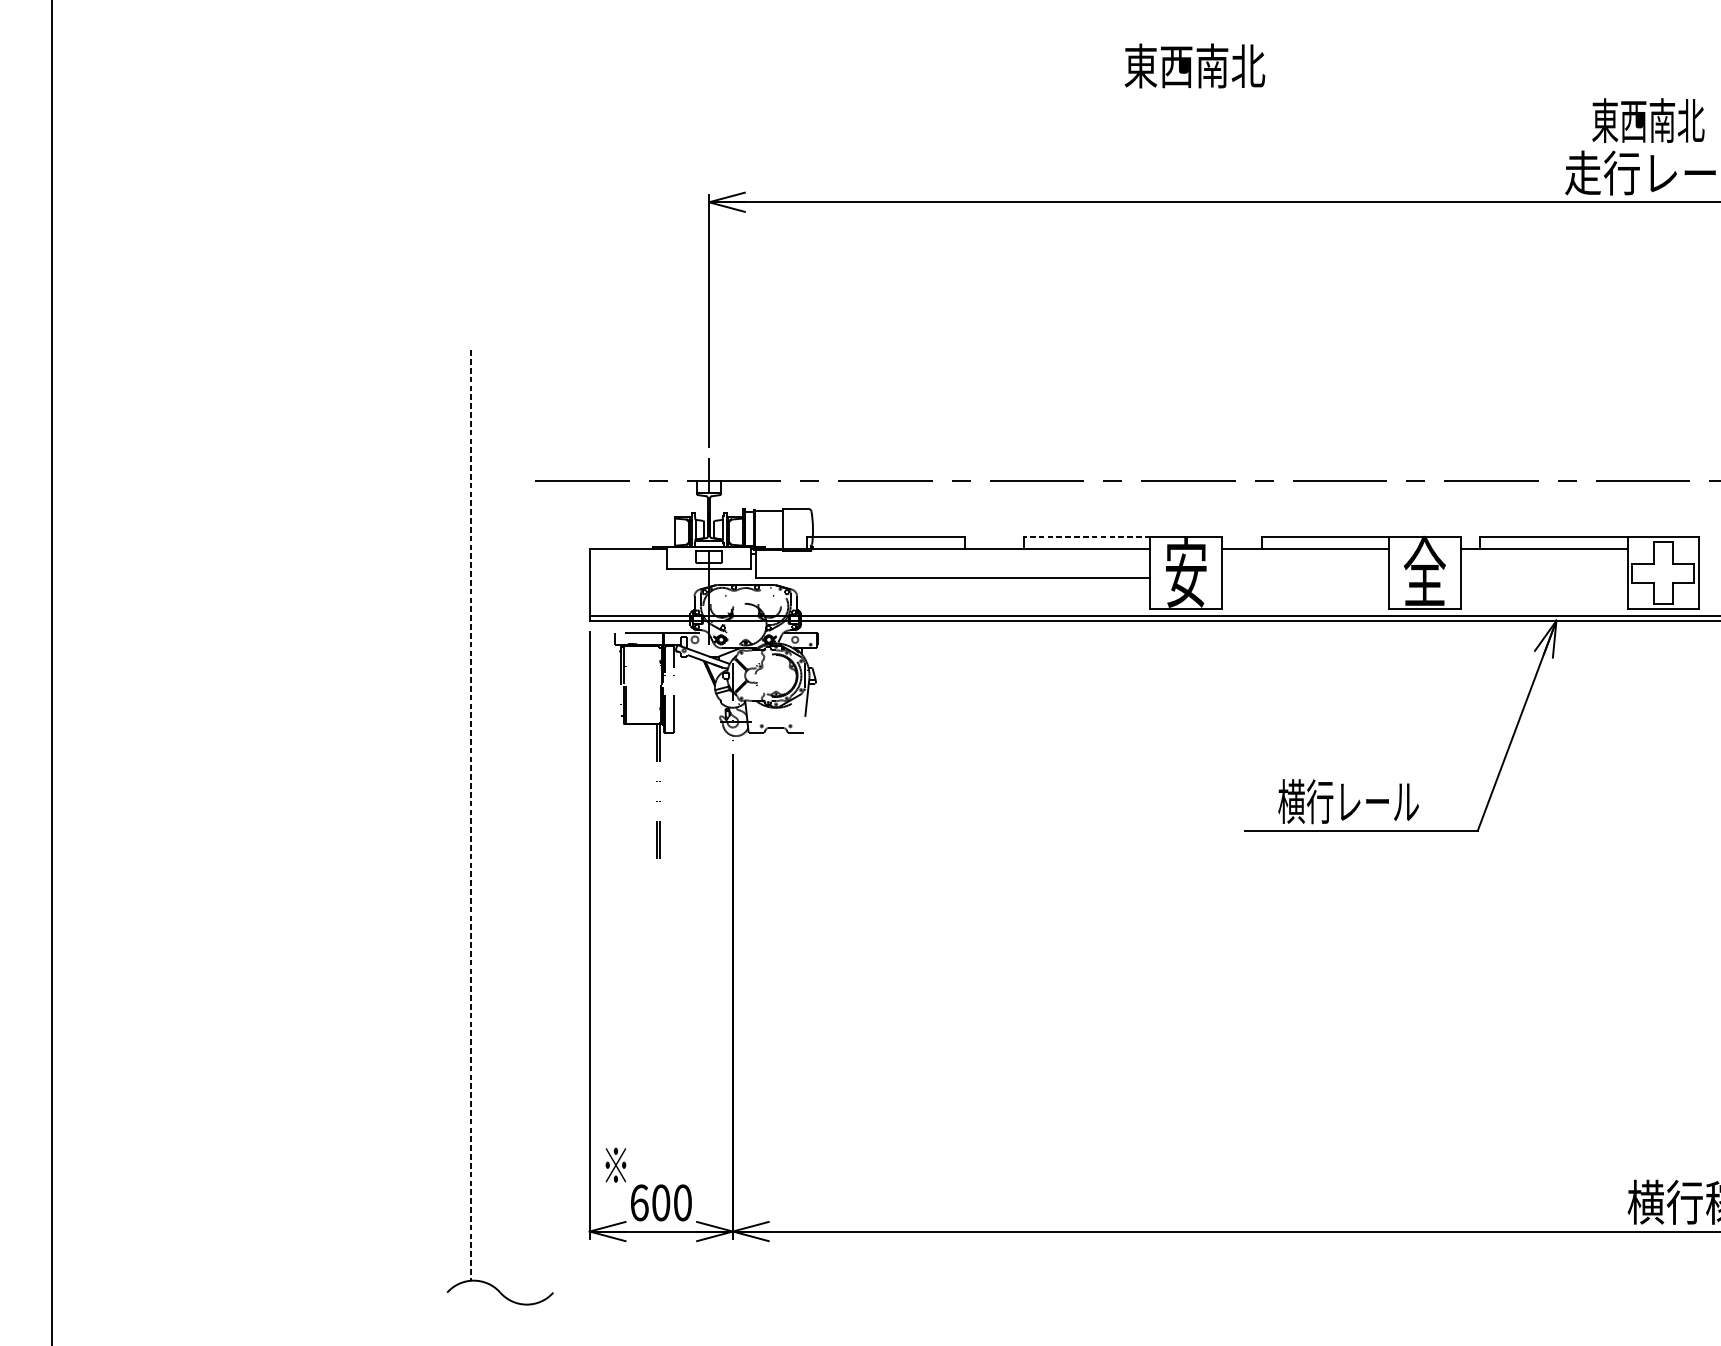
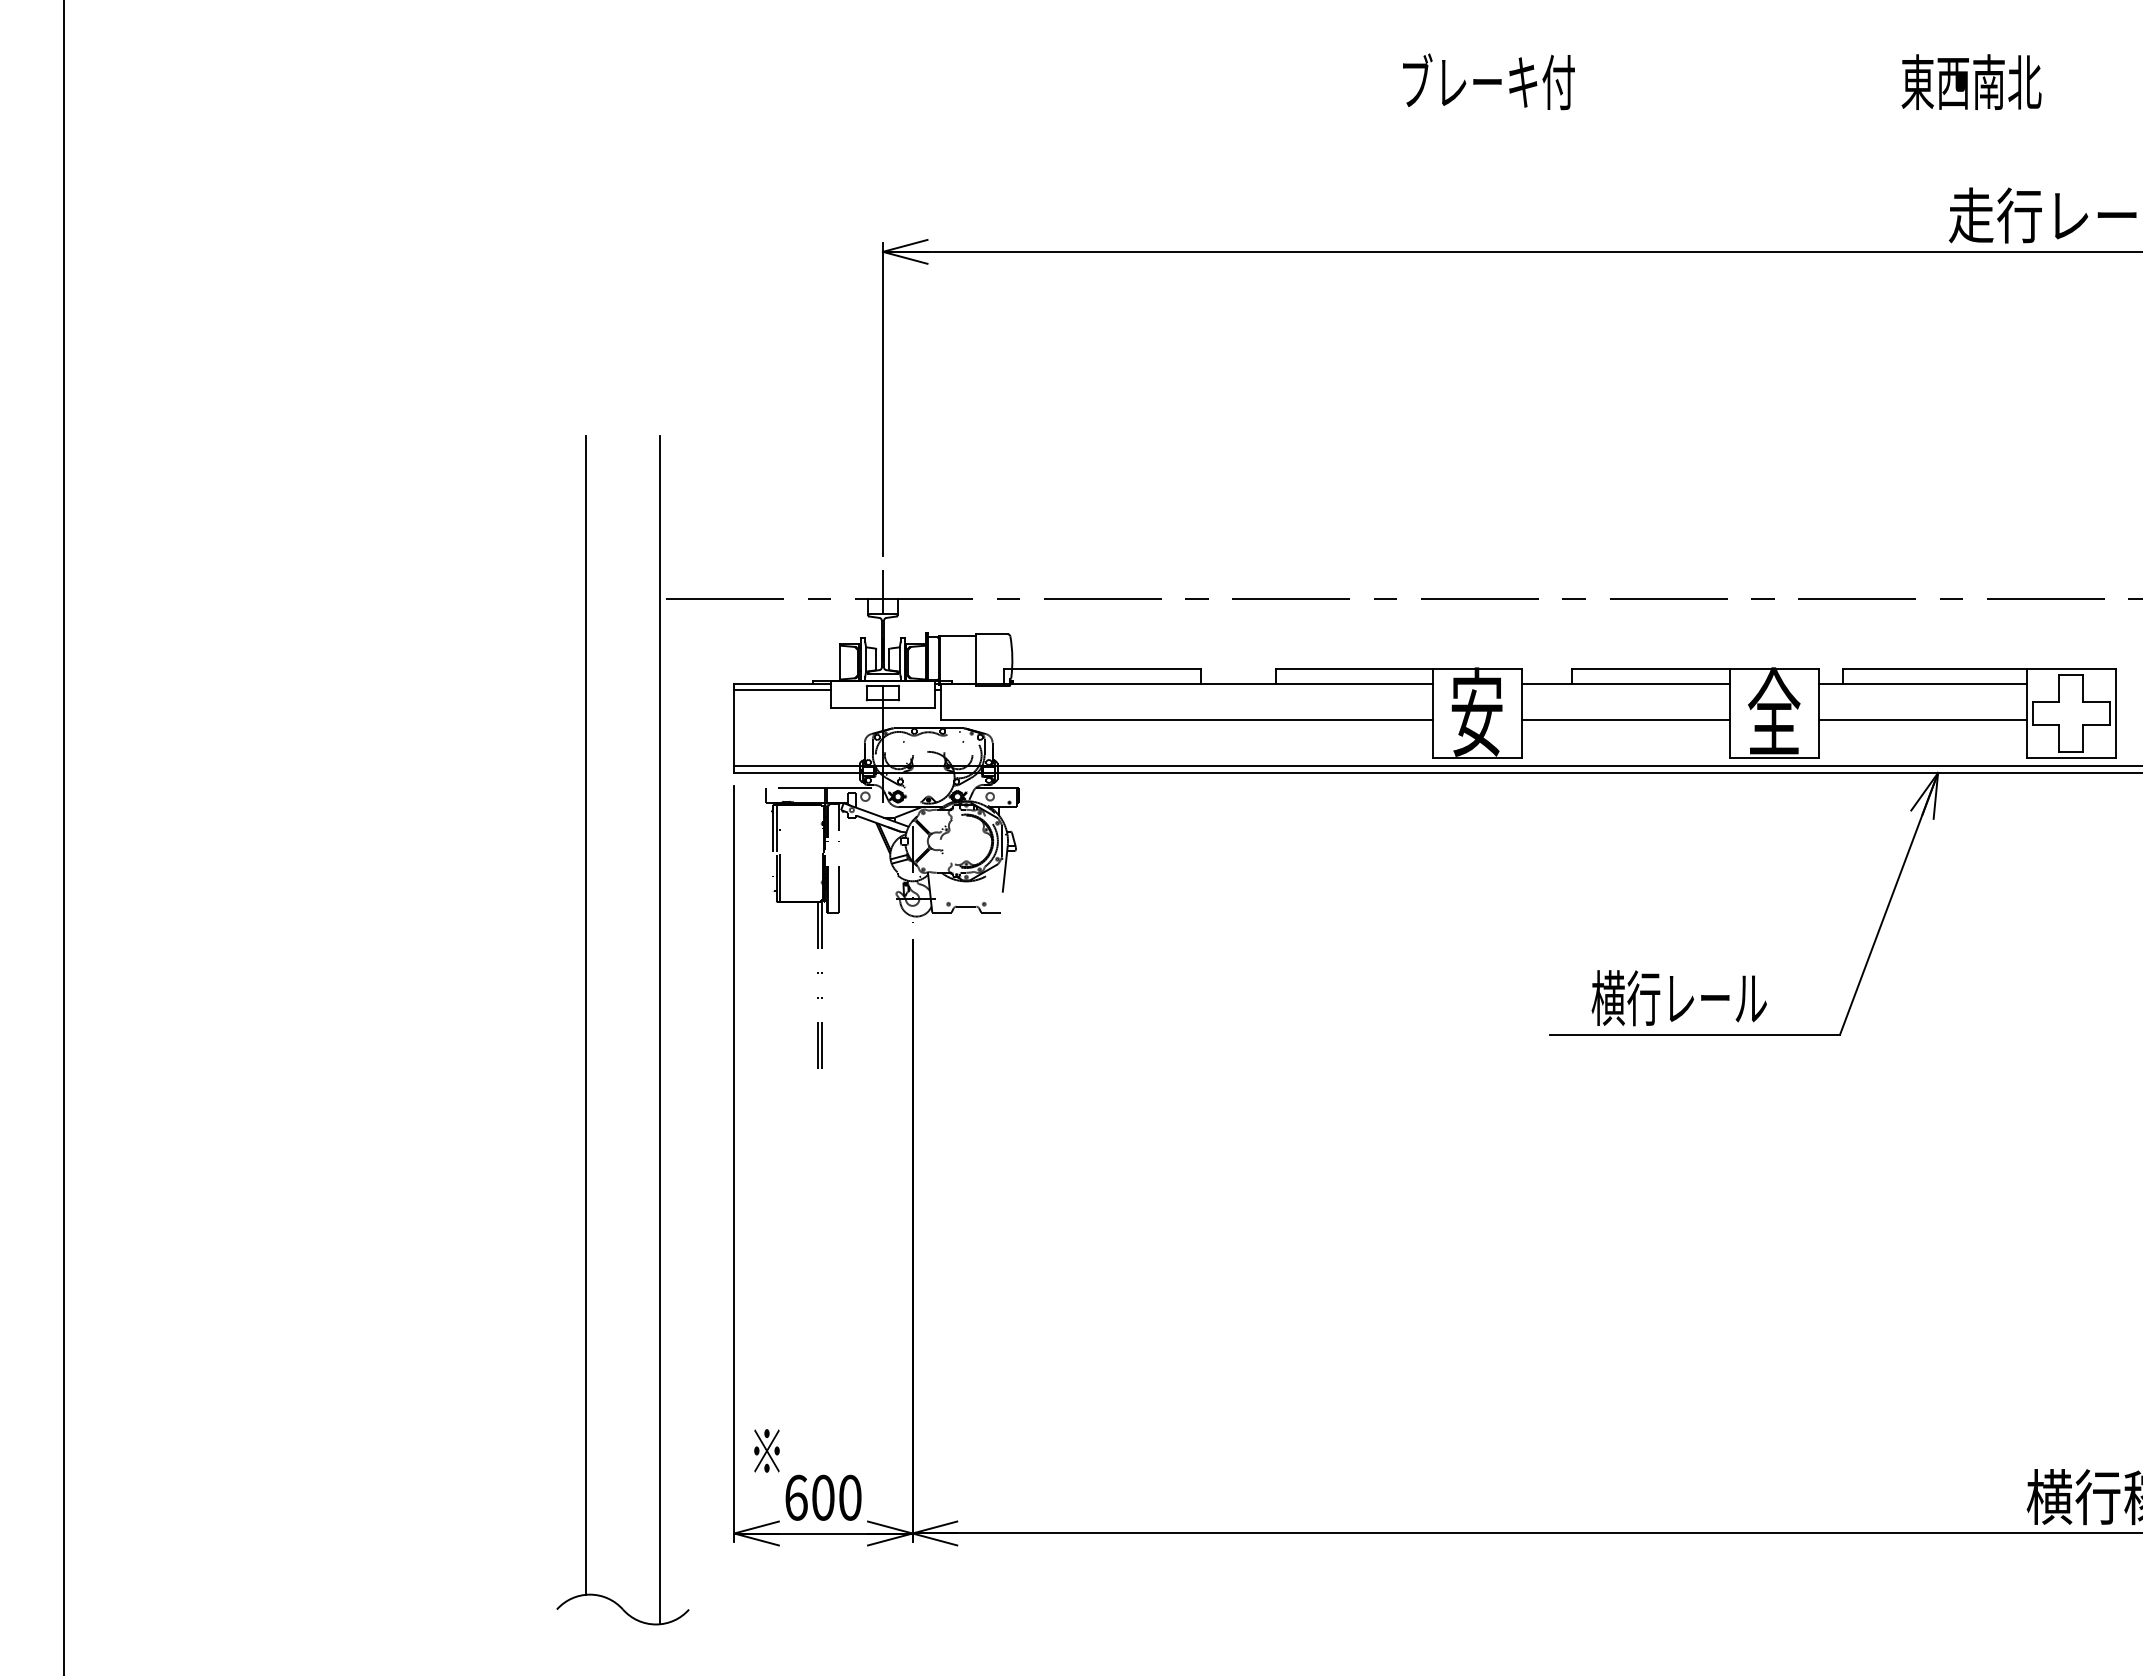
text: (1194, 65) -> (1487, 81), 東西南北 -> ブレーキ付
text: (1648, 120) -> (1971, 81), moved
line: (1086, 537) -> (1353, 669), dashed -> solid
line: (628, 554) -> (782, 690), added
line: (1305, 577) -> (1625, 719), added
line: (1543, 577) -> (1922, 719), added
line: (470, 815) -> (585, 1015), dashed -> solid
line: (530, 827) -> (660, 1030), added

